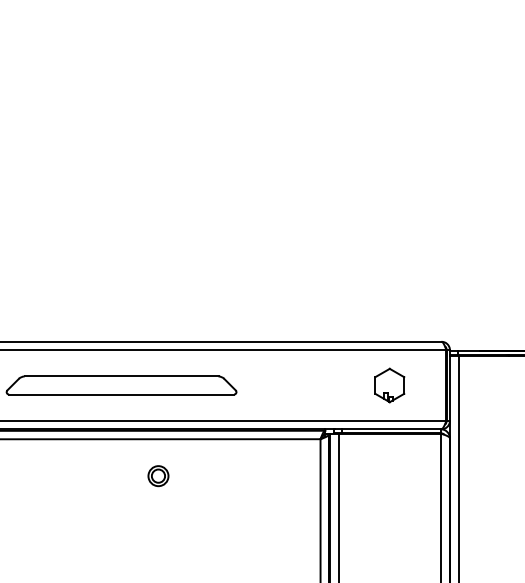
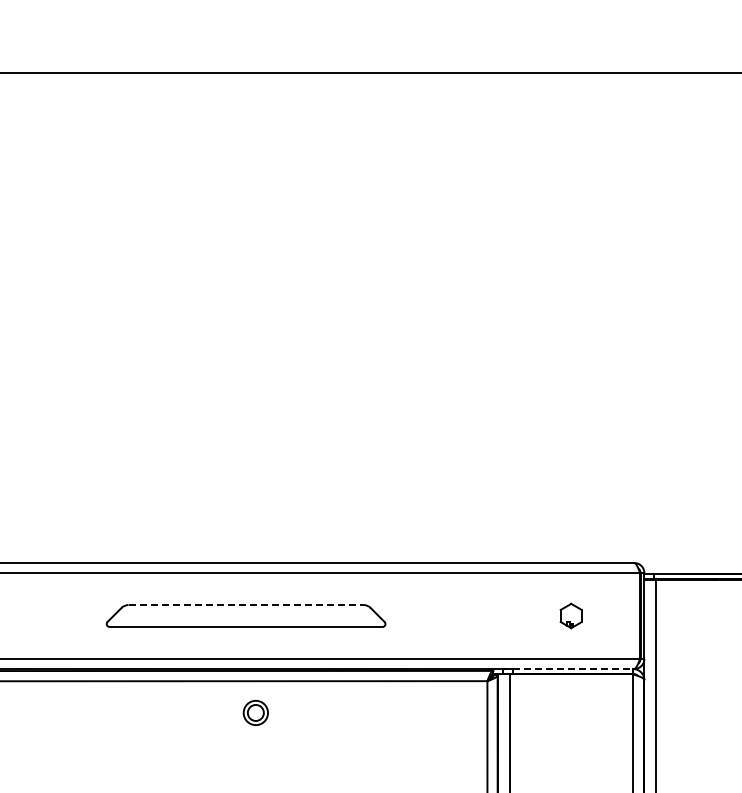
line: (121, 376) -> (246, 605), solid -> dashed
part: (389, 385) -> (570, 615), size x0.6
line: (391, 429) -> (573, 669), solid -> dashed
part: (158, 475) -> (255, 712), moved

